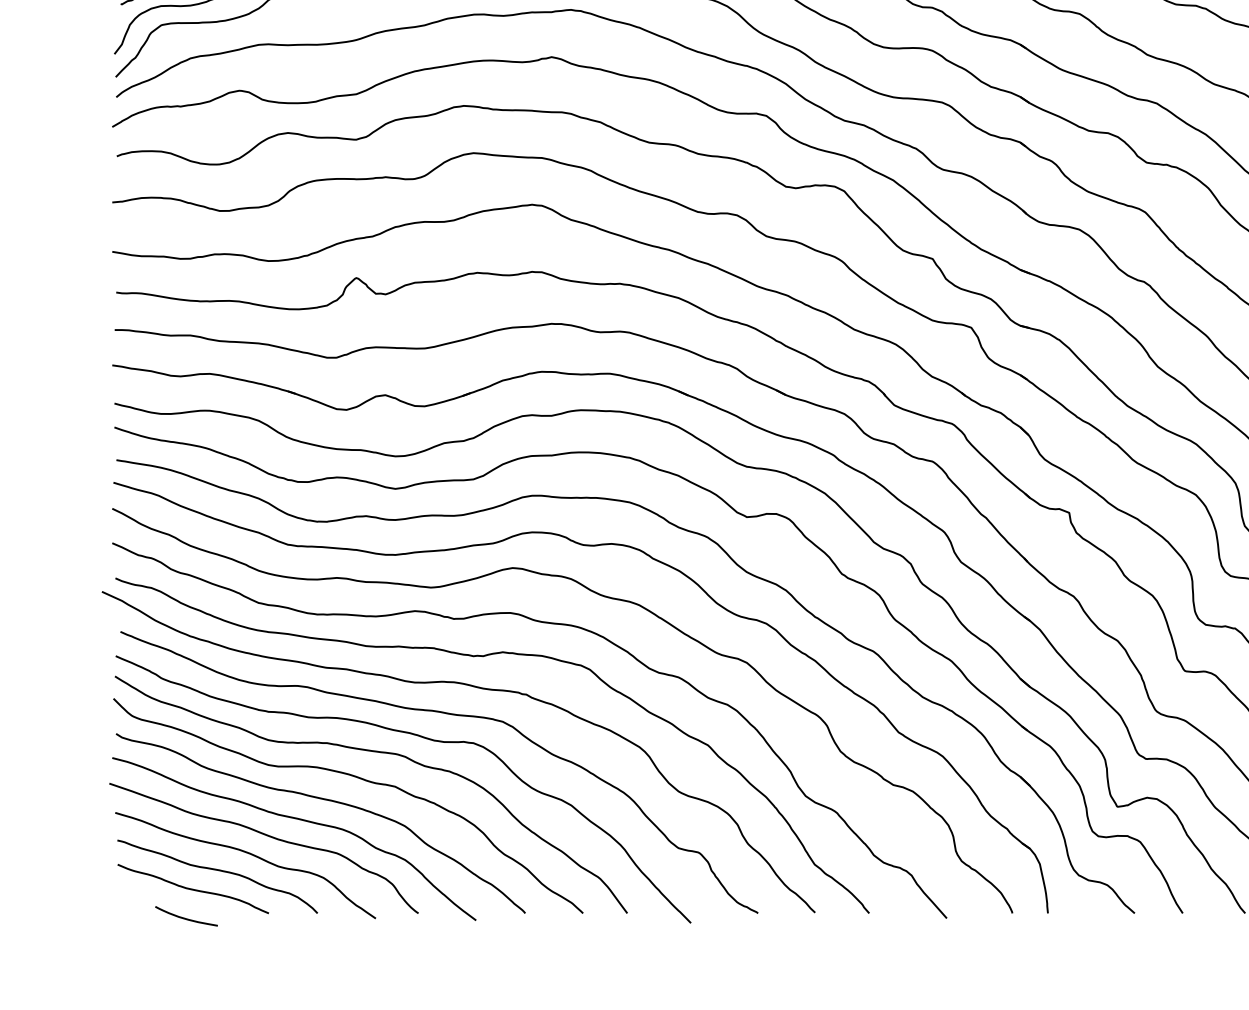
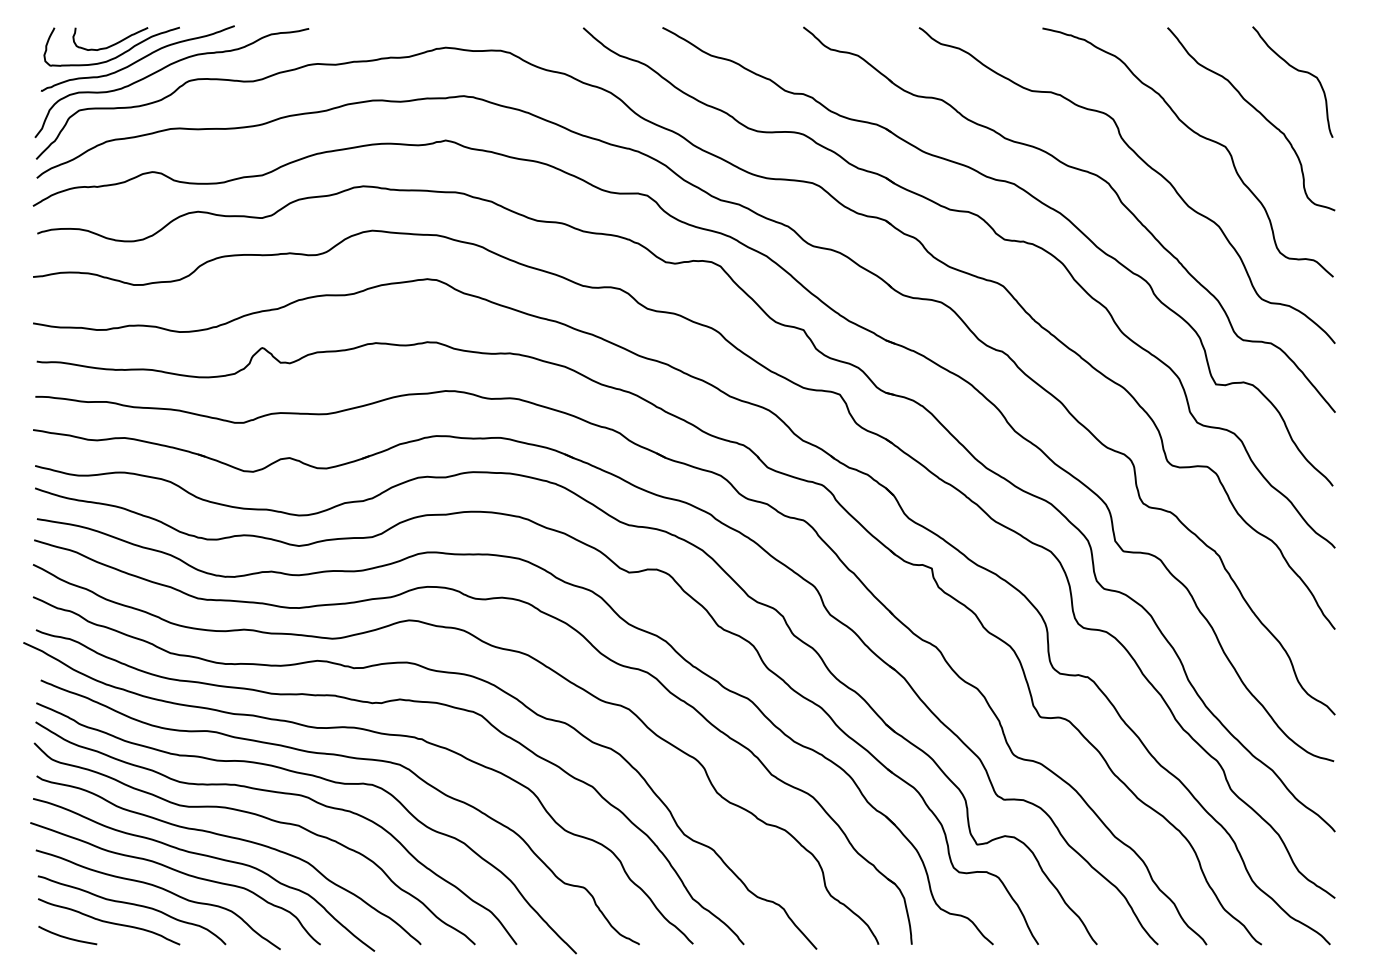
curve: (185, 917) -> (66, 936), moved

